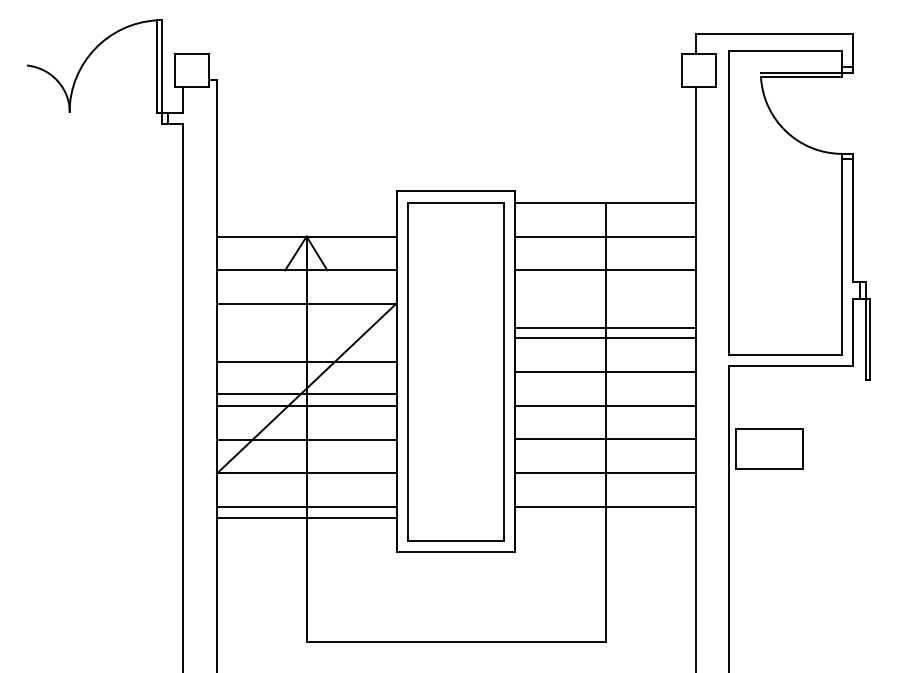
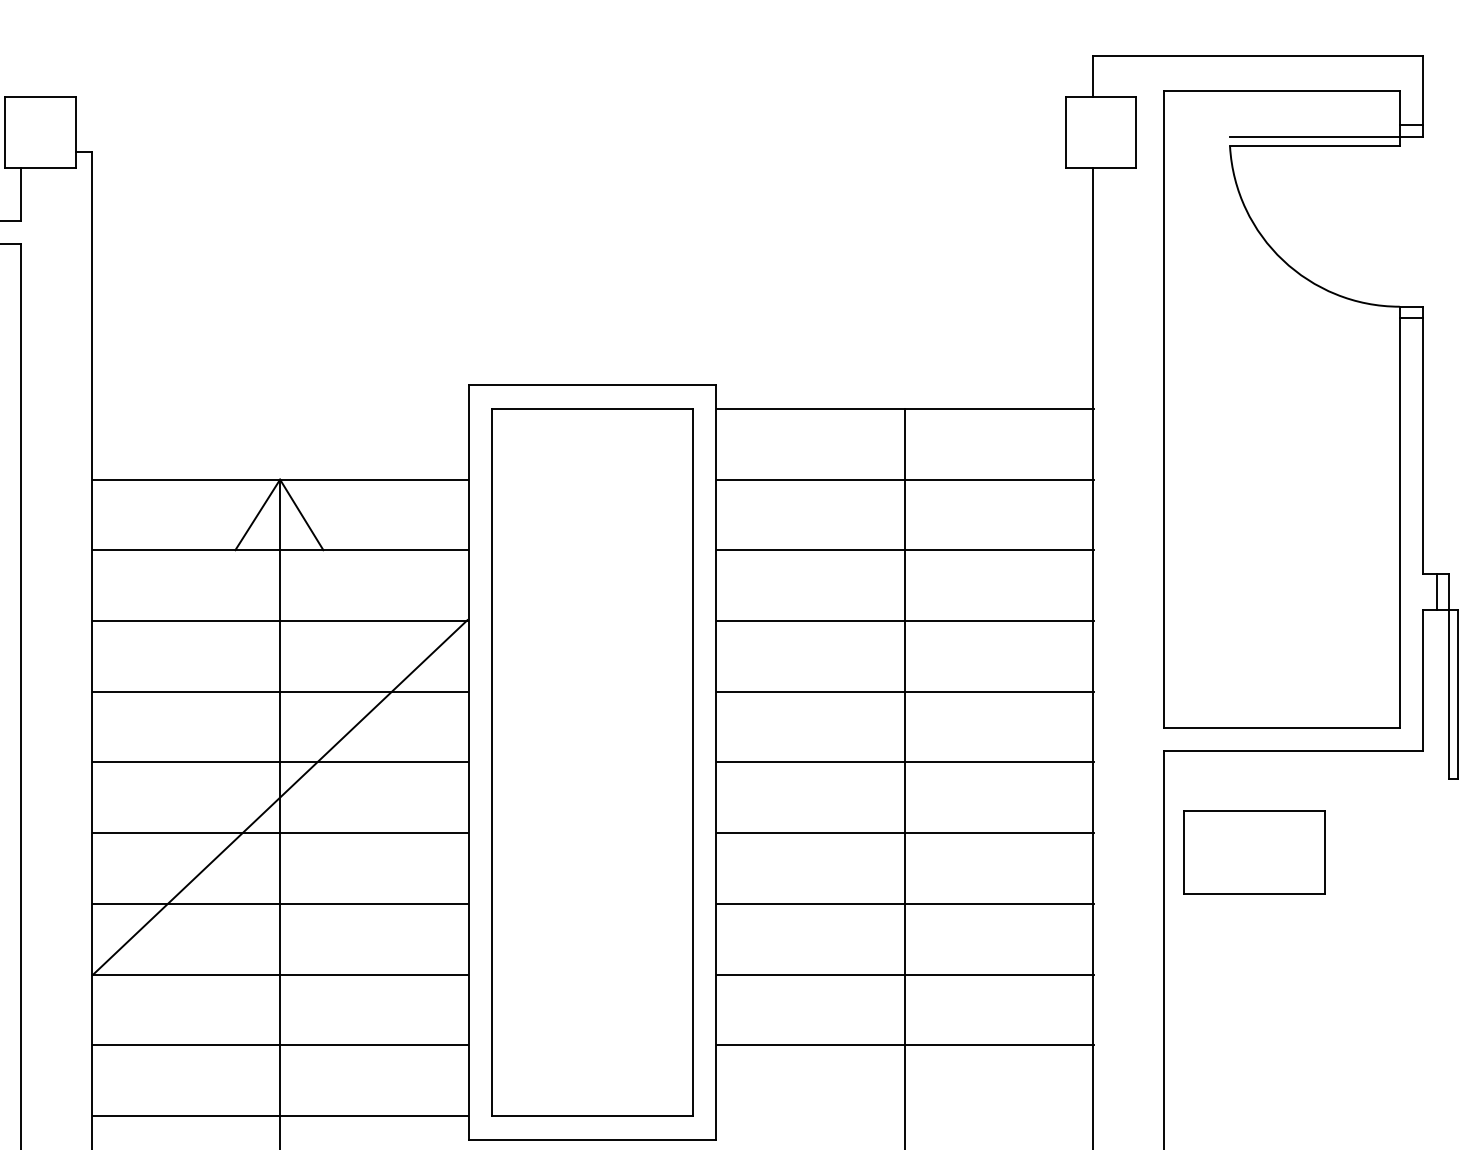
line: (605, 328) -> (904, 621), moved
line: (306, 362) -> (279, 692), moved
line: (306, 393) -> (279, 761), moved
part: (769, 448) -> (1254, 851), moved
line: (306, 517) -> (279, 1115), moved

